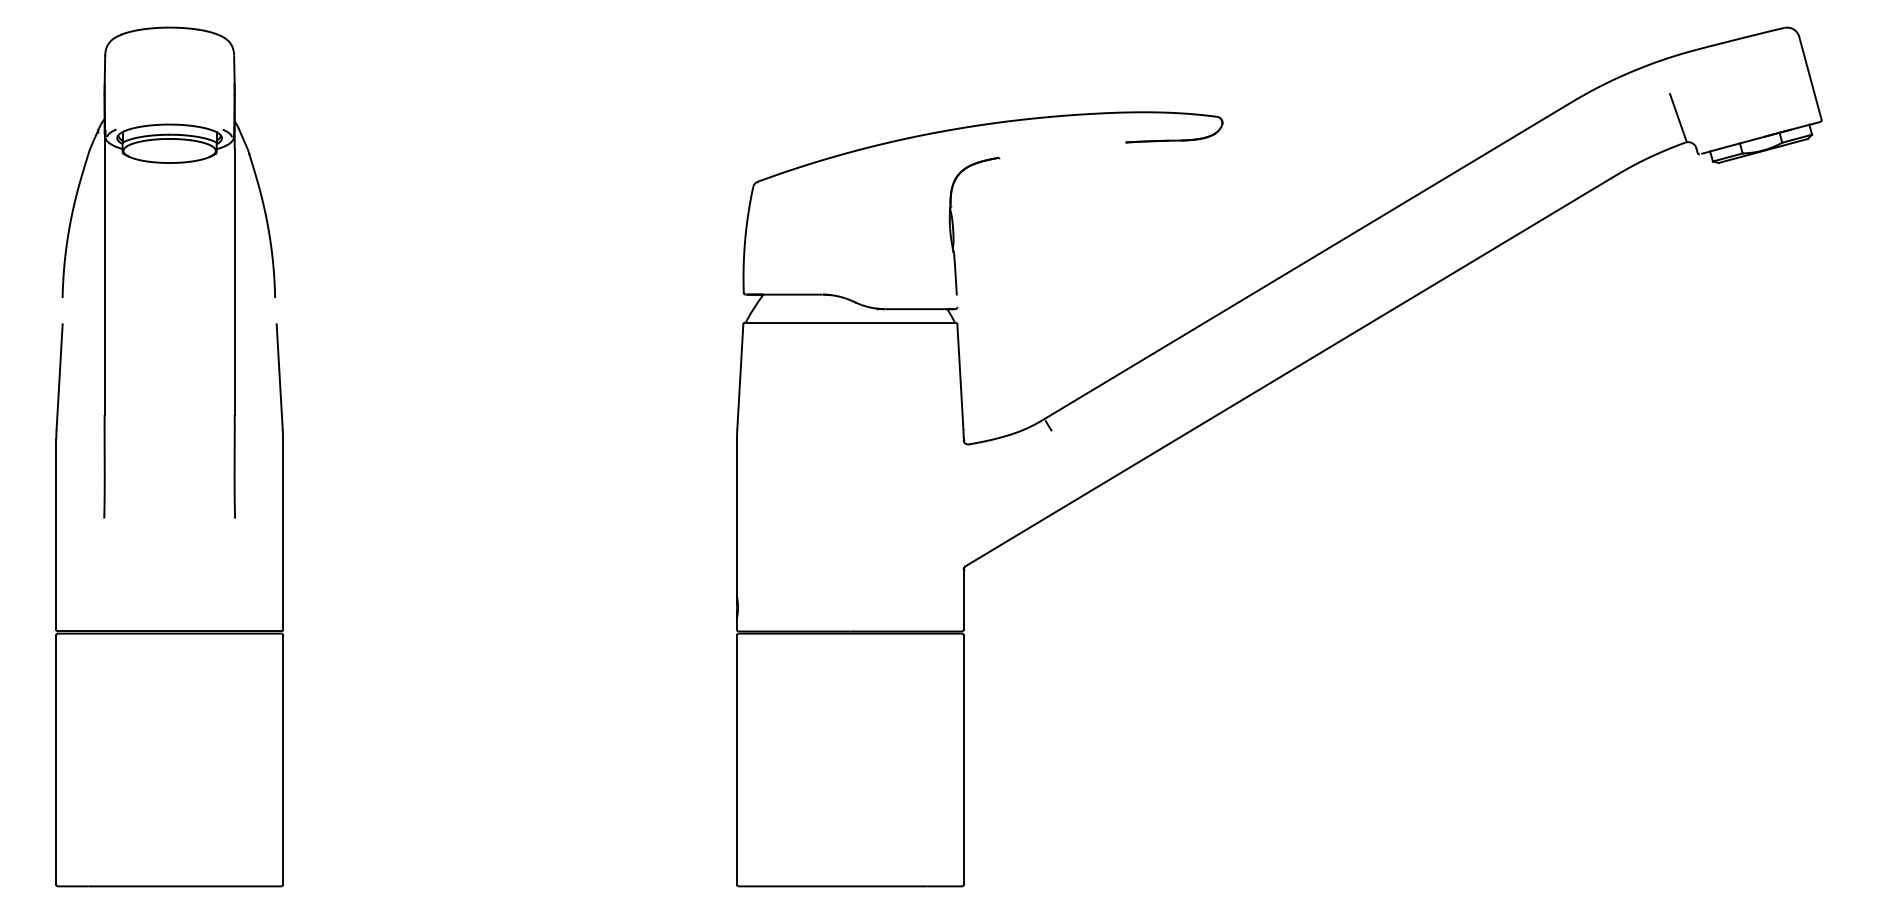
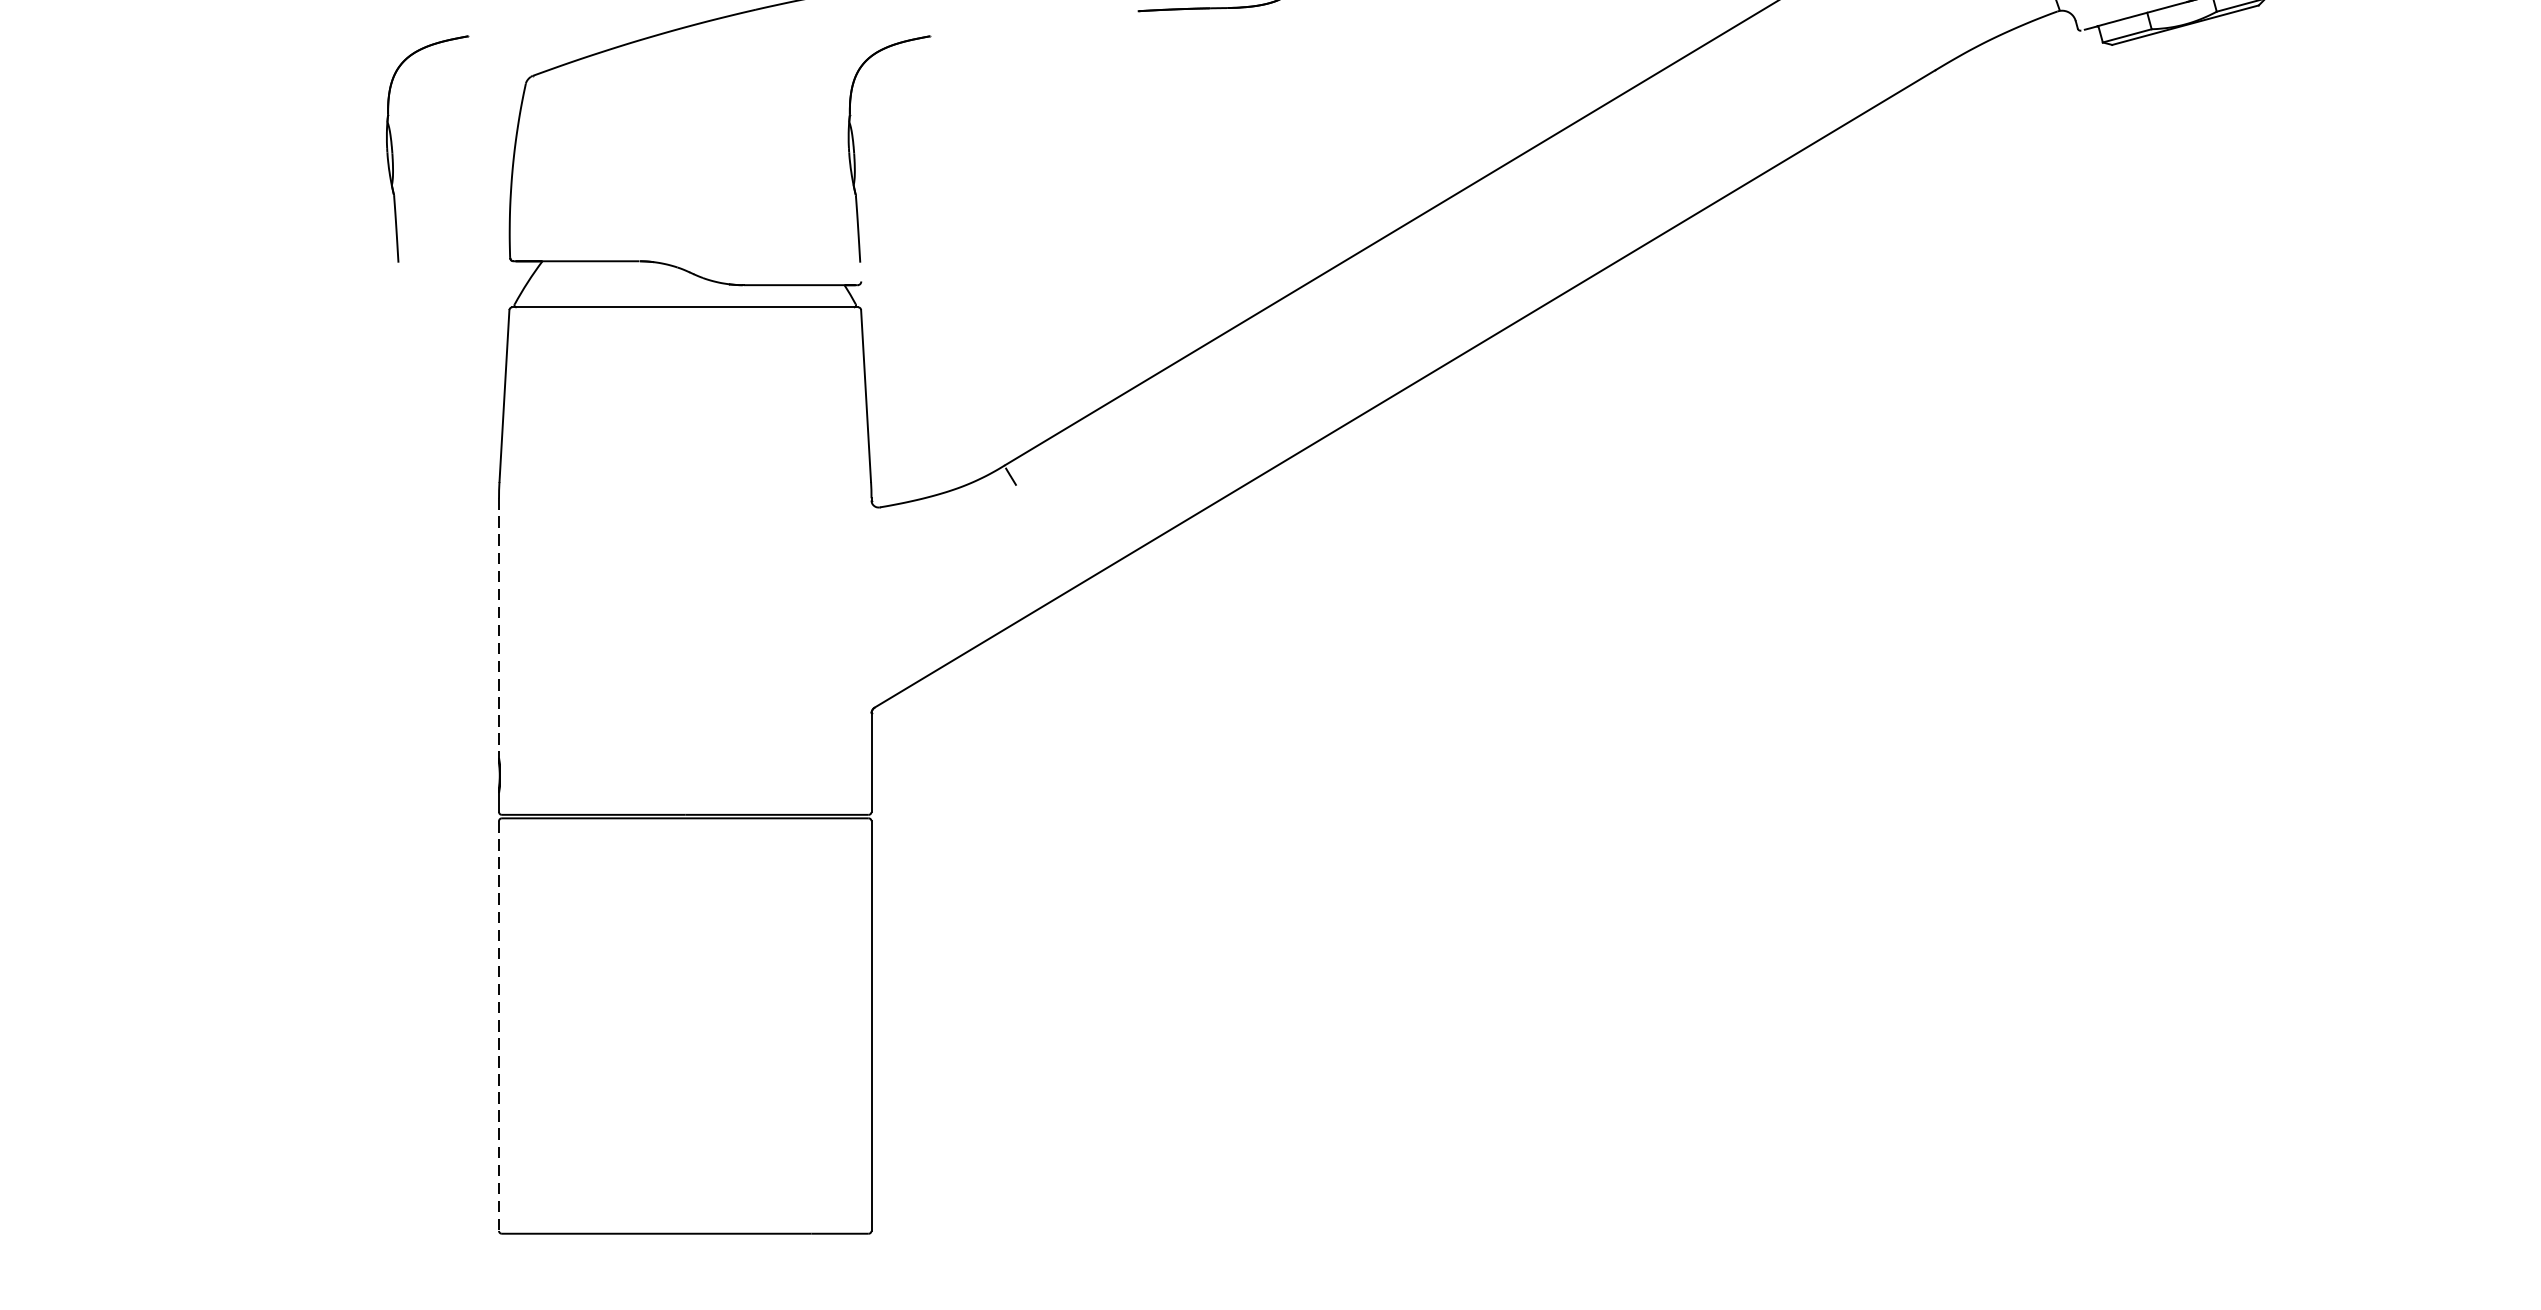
part: (673, 229) -> (394, 154), added
line: (737, 517) -> (499, 627), solid -> dashed
line: (737, 760) -> (499, 1026), solid -> dashed

